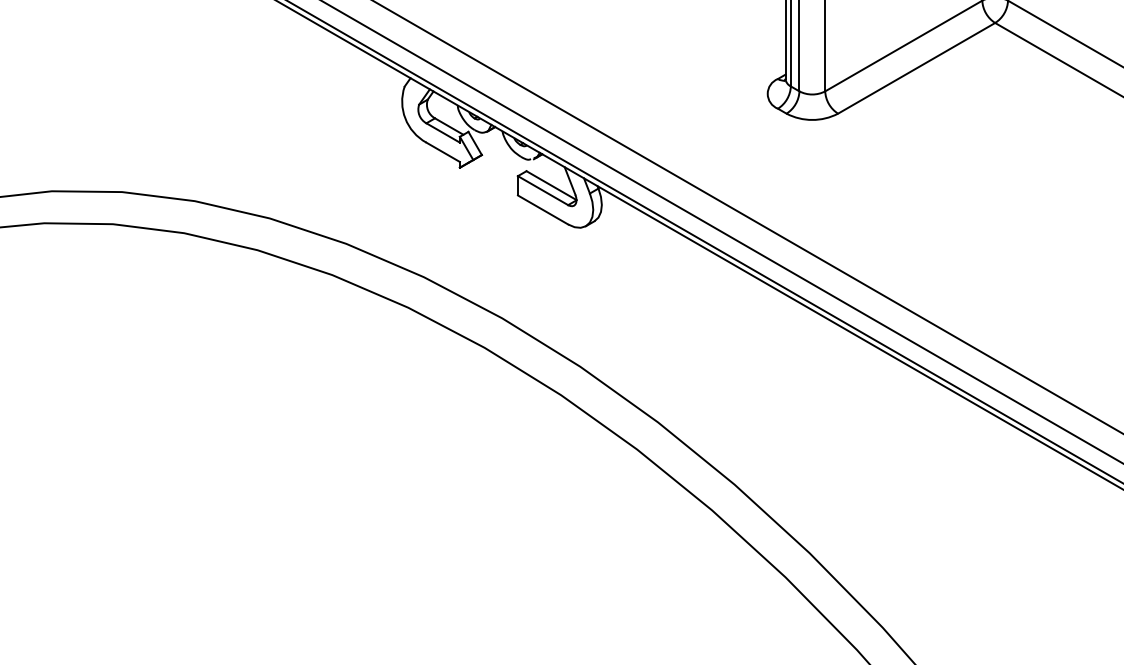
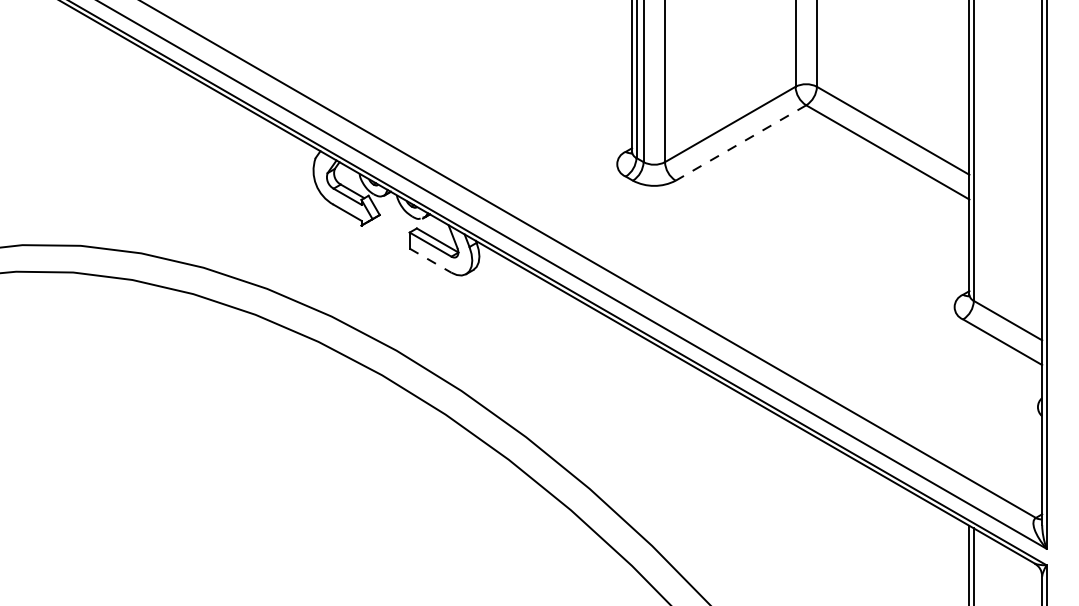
line: (916, 68) -> (740, 143), solid -> dashed
line: (544, 209) -> (431, 260), solid -> dashed

